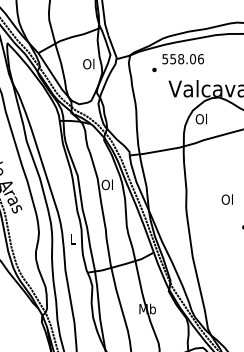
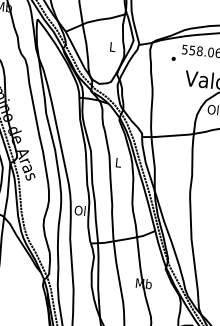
text: (88, 63) -> (112, 46), Ol -> L
text: (106, 184) -> (117, 162), Ol -> L
text: (72, 239) -> (79, 210), L -> Ol

